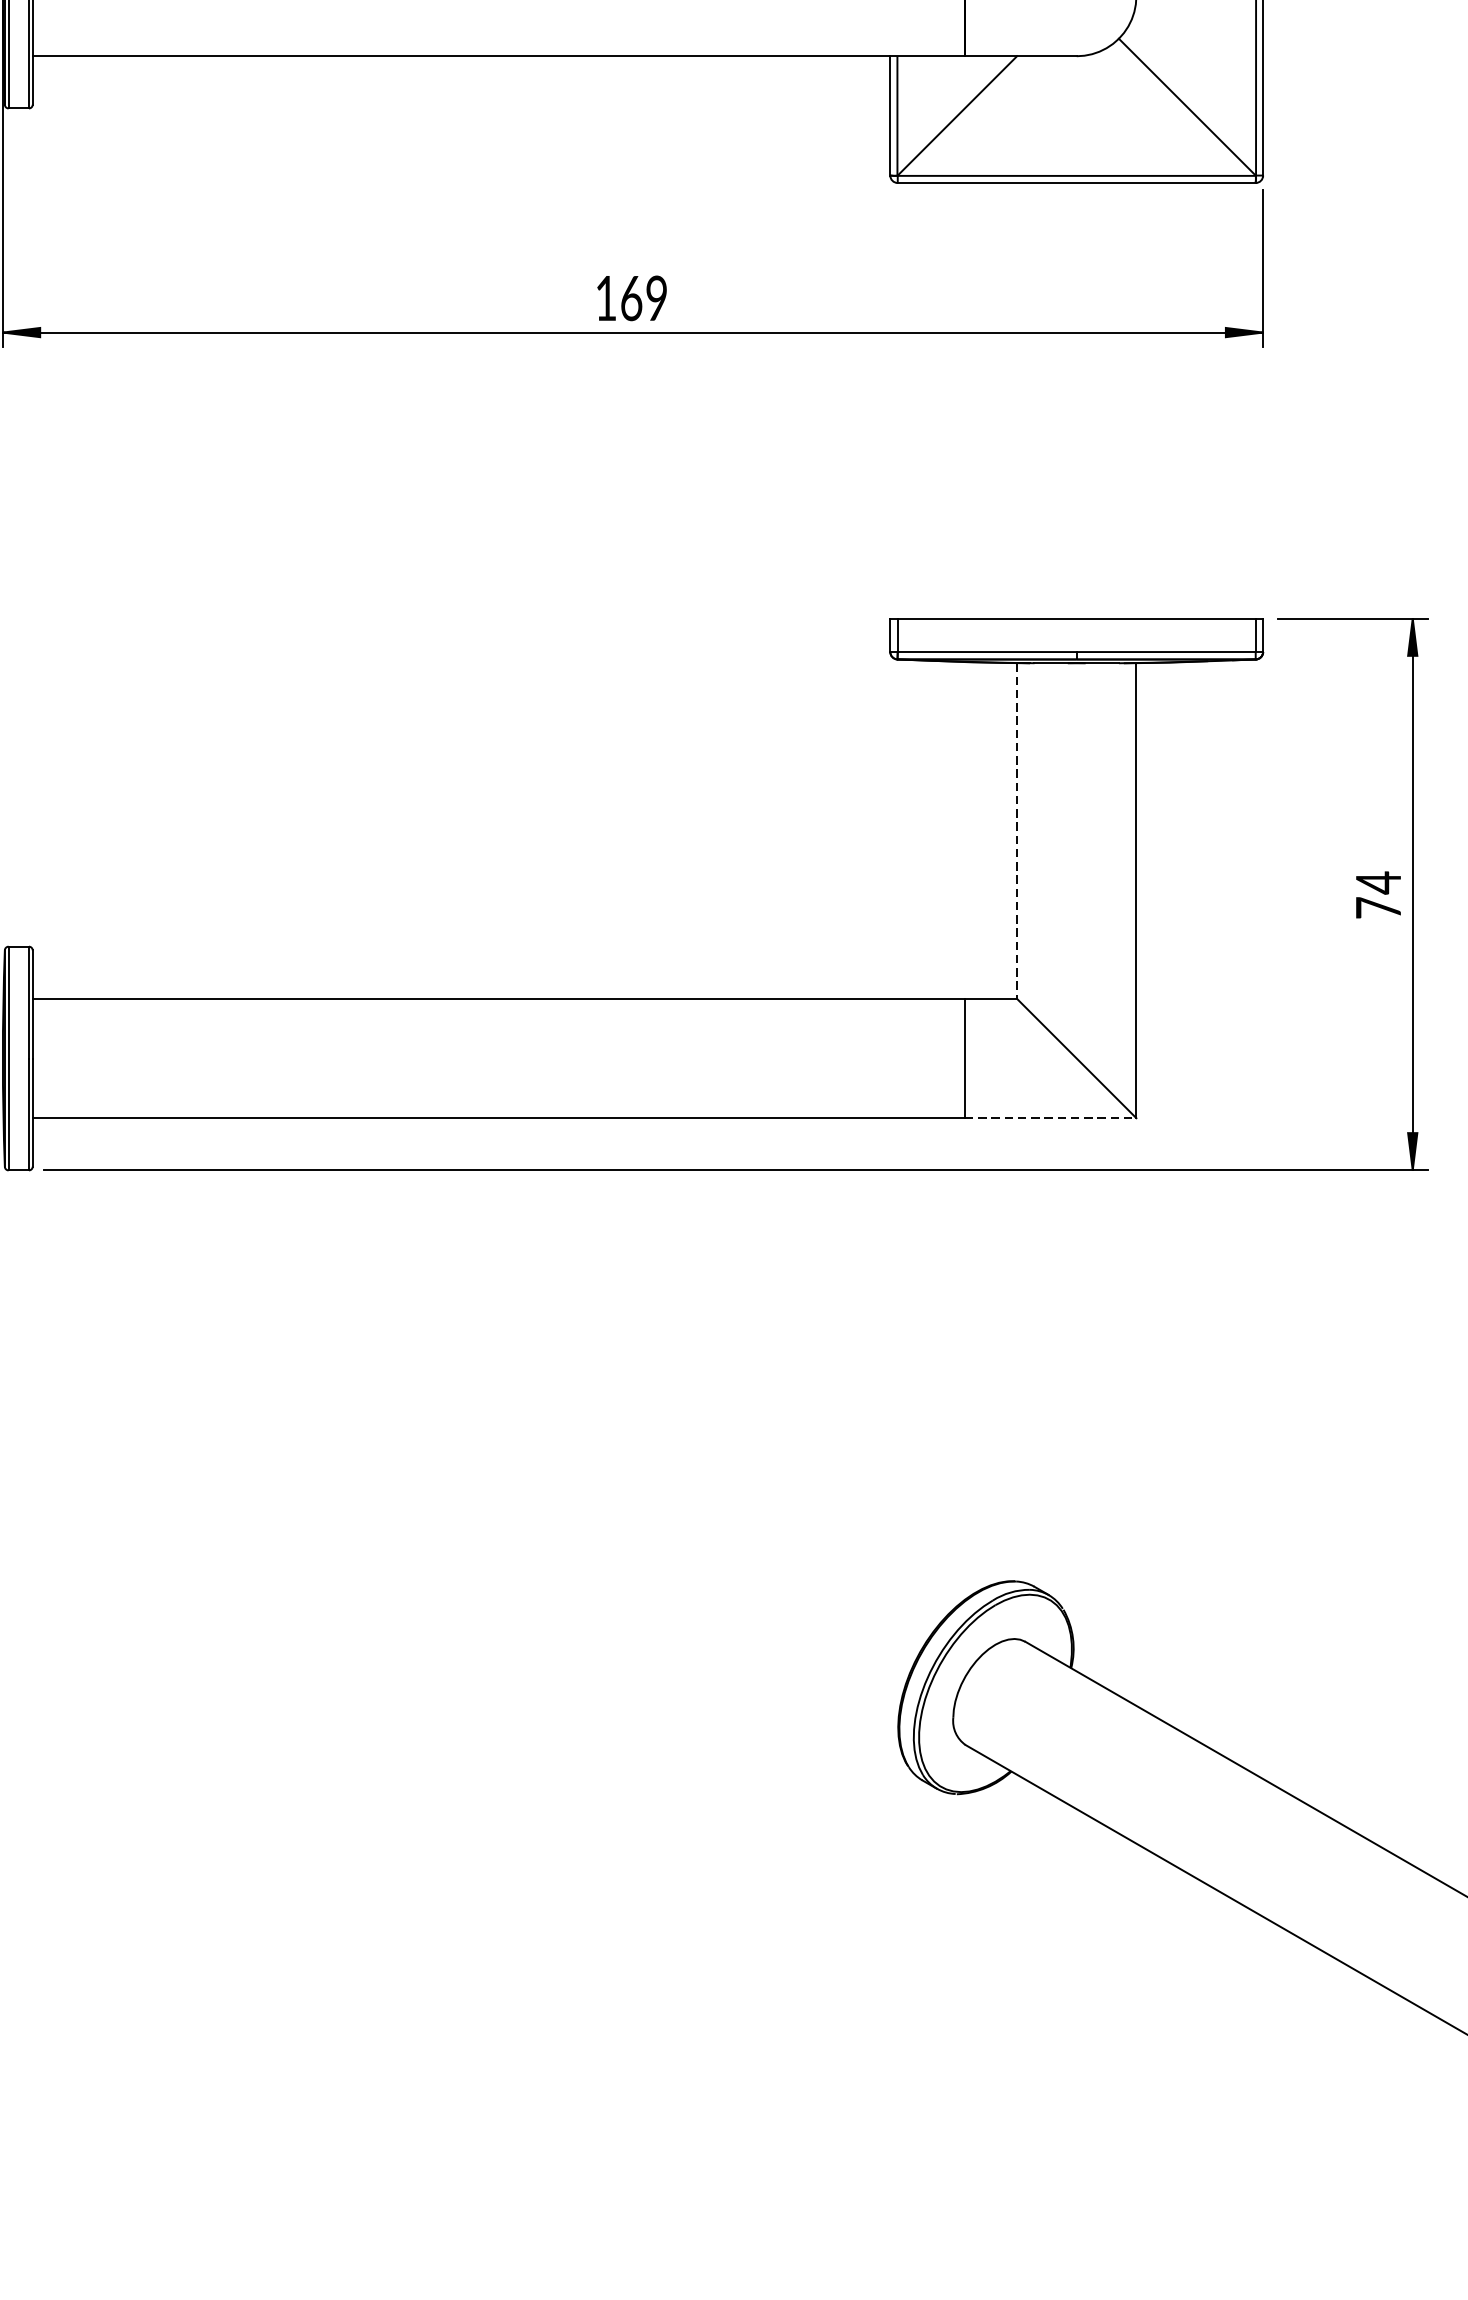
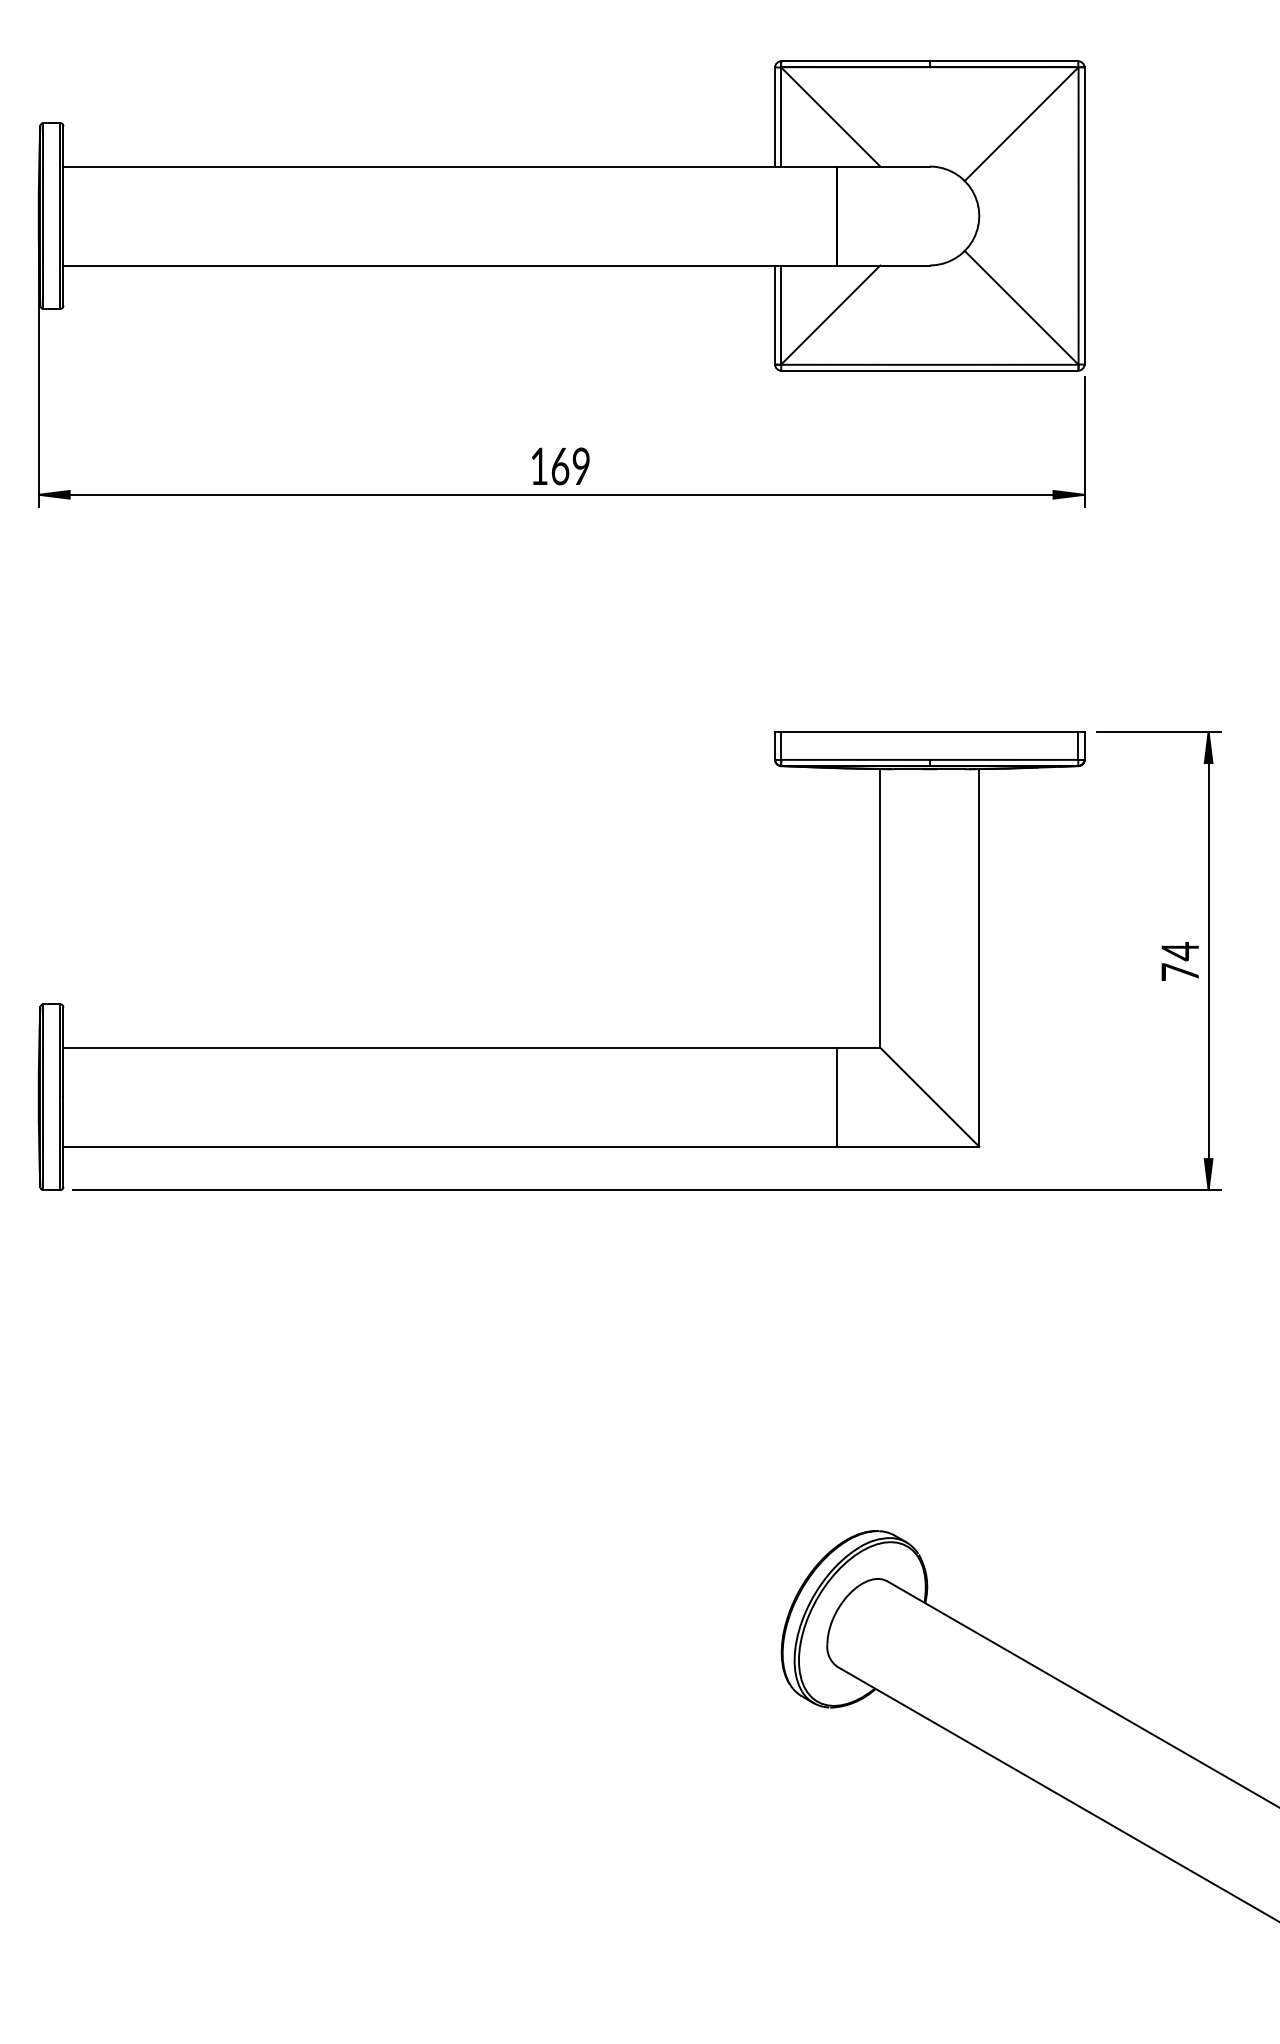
line: (1017, 832) -> (880, 909), dashed -> solid
line: (1051, 1117) -> (908, 1146), dashed -> solid

